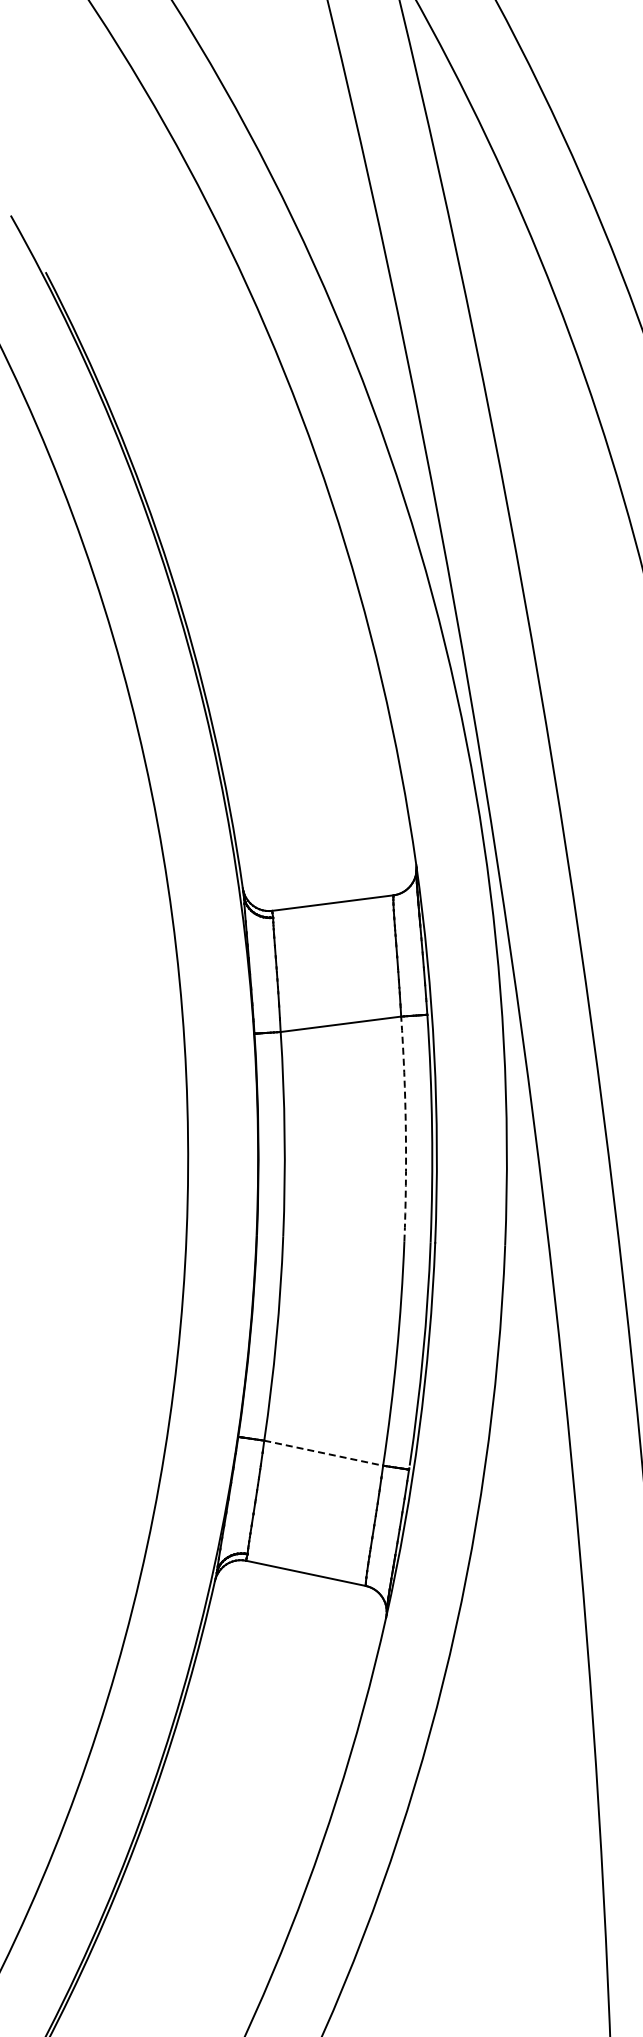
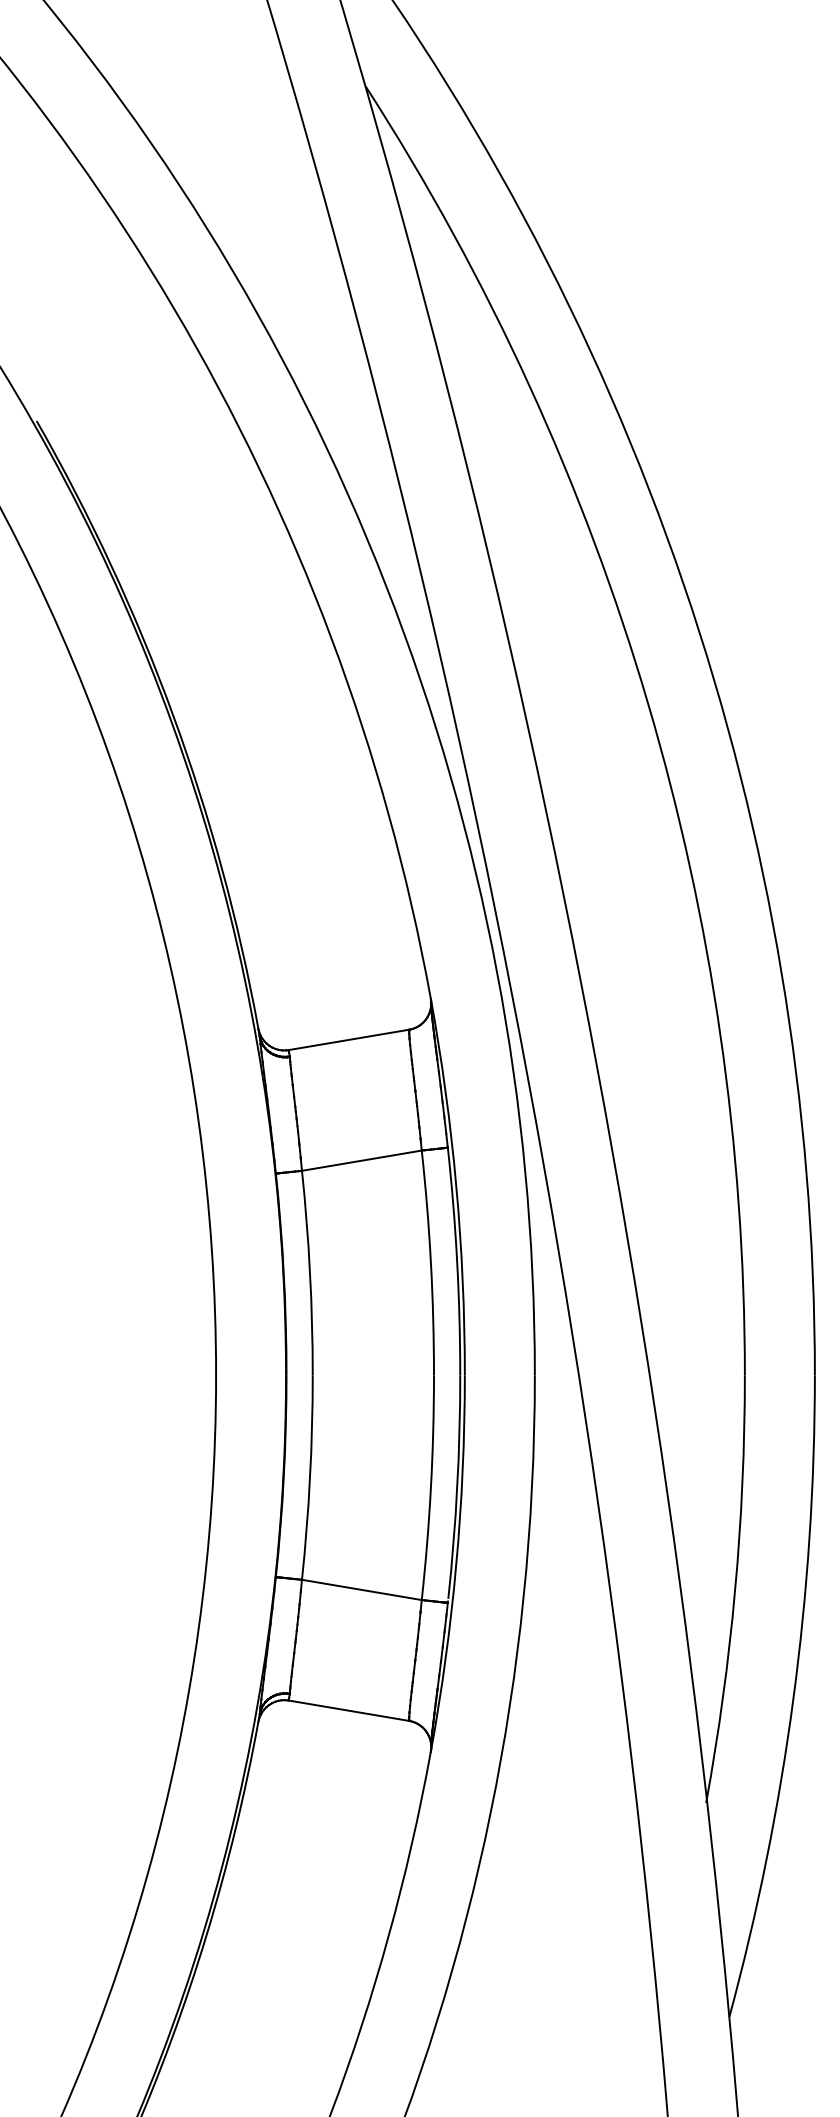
arc: (405, 1128) -> (430, 1262), dashed -> solid
line: (323, 1452) -> (361, 1589), dashed -> solid

